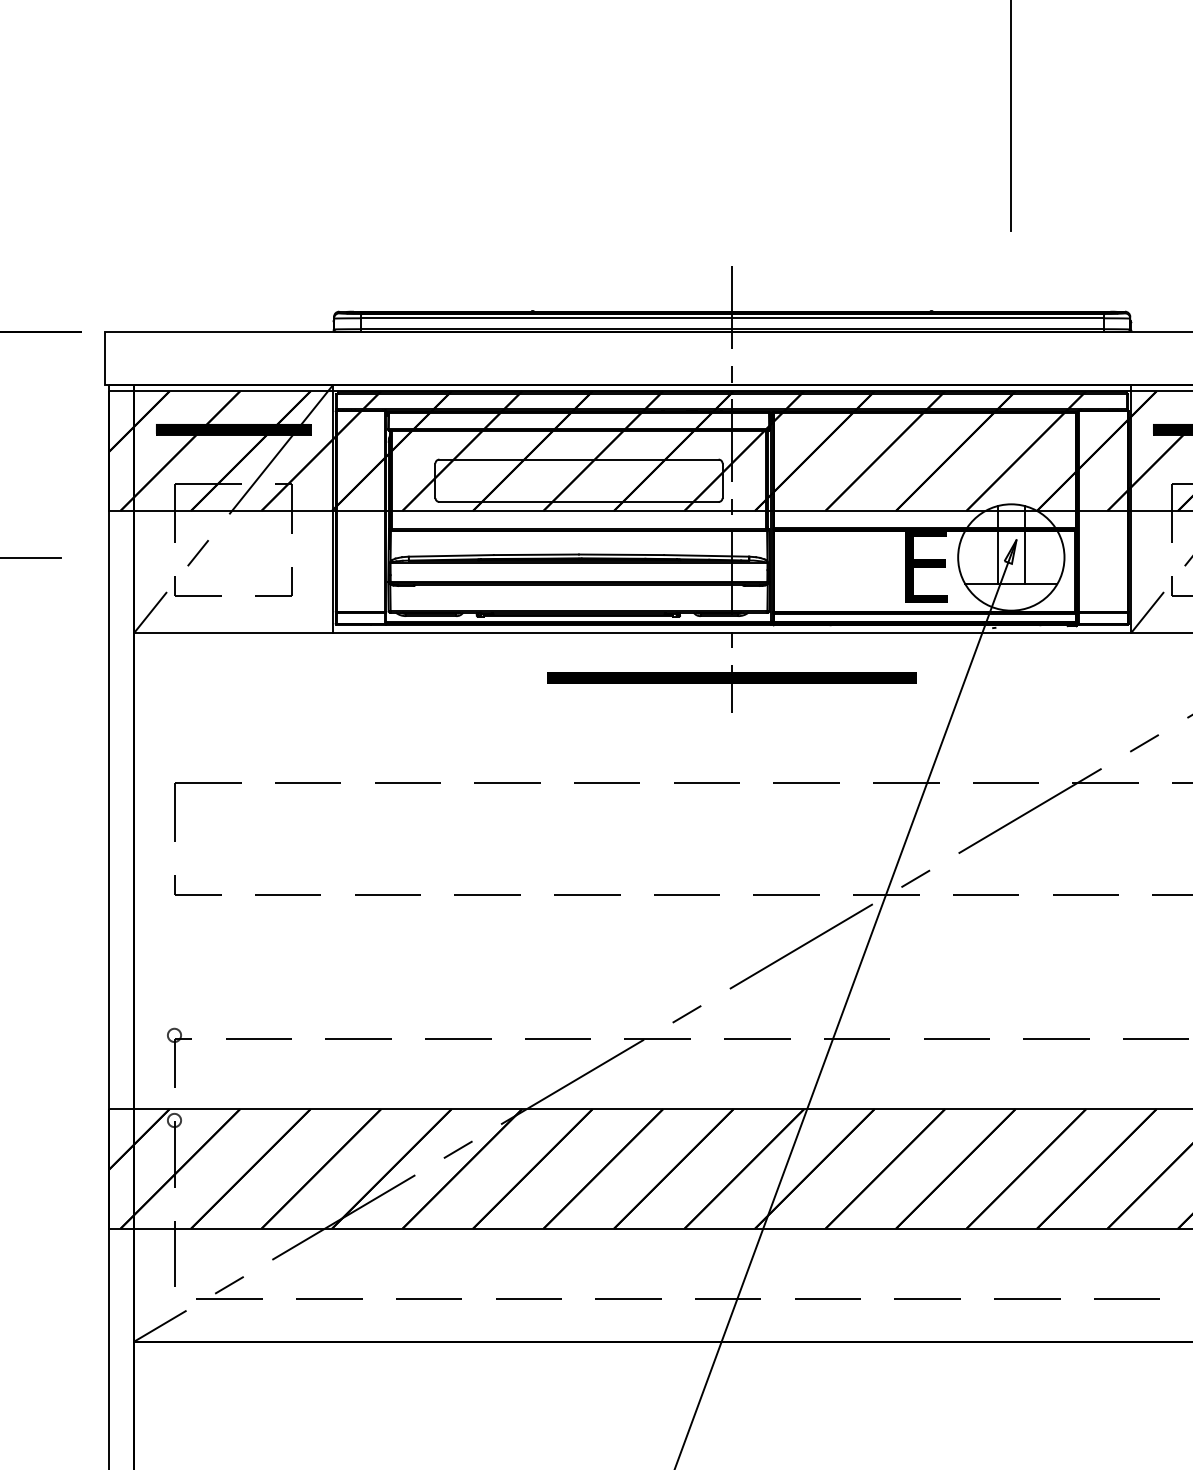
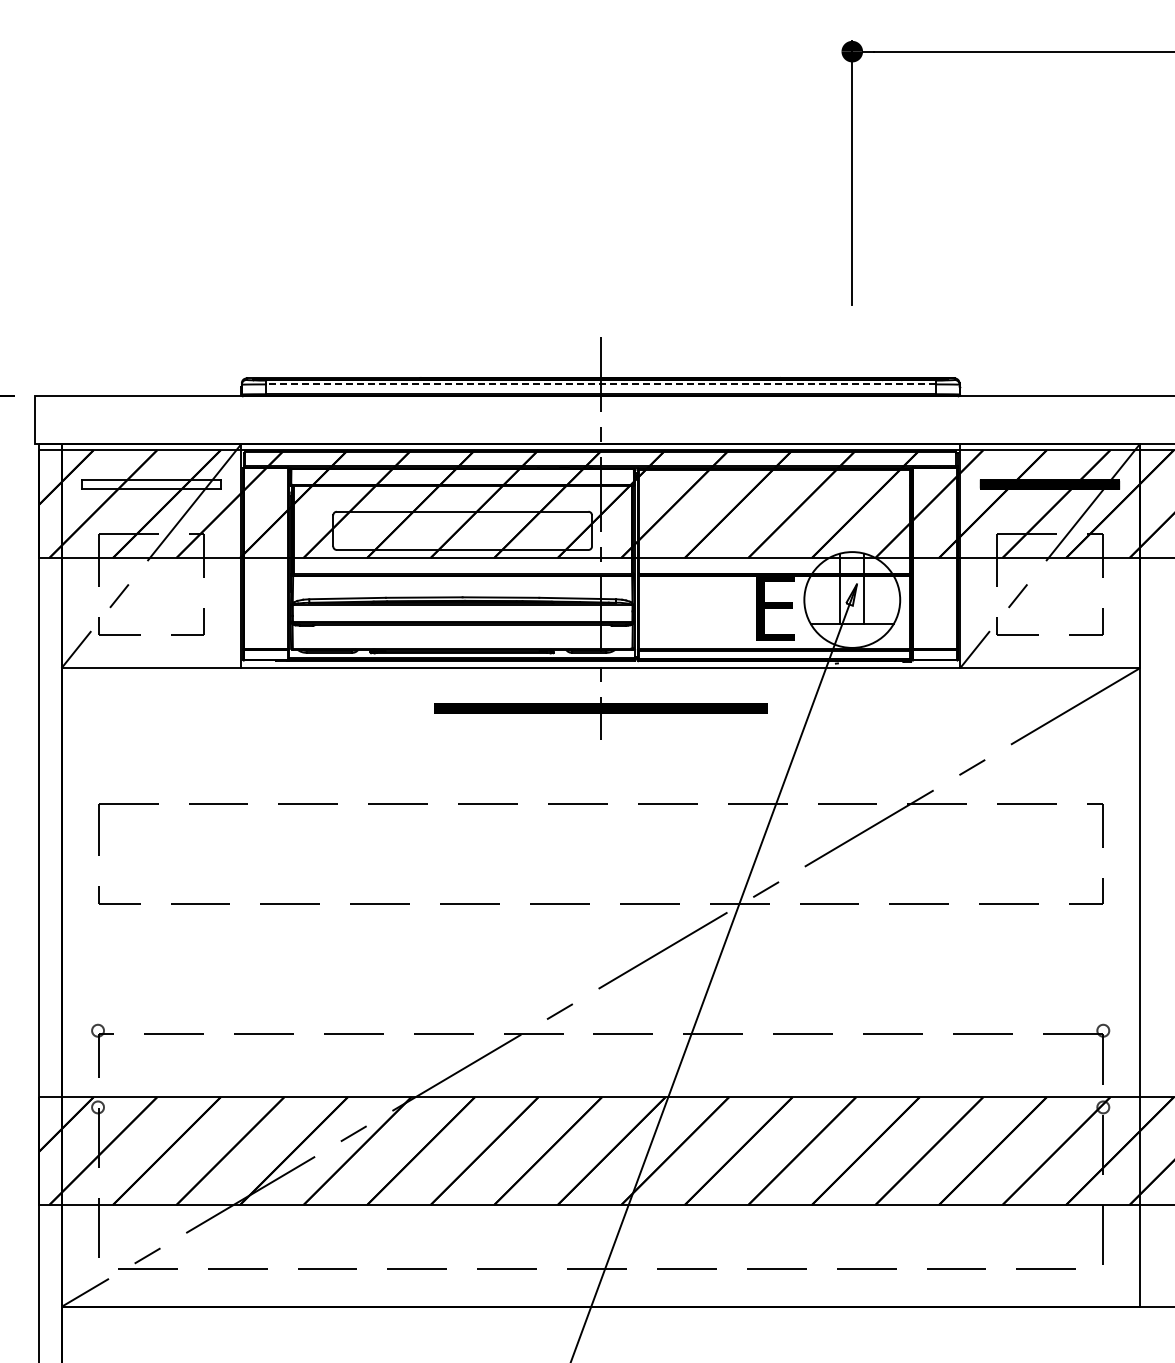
line: (731, 318) -> (600, 384), solid -> dashed
hatch: (232, 429) -> (150, 484), removed

